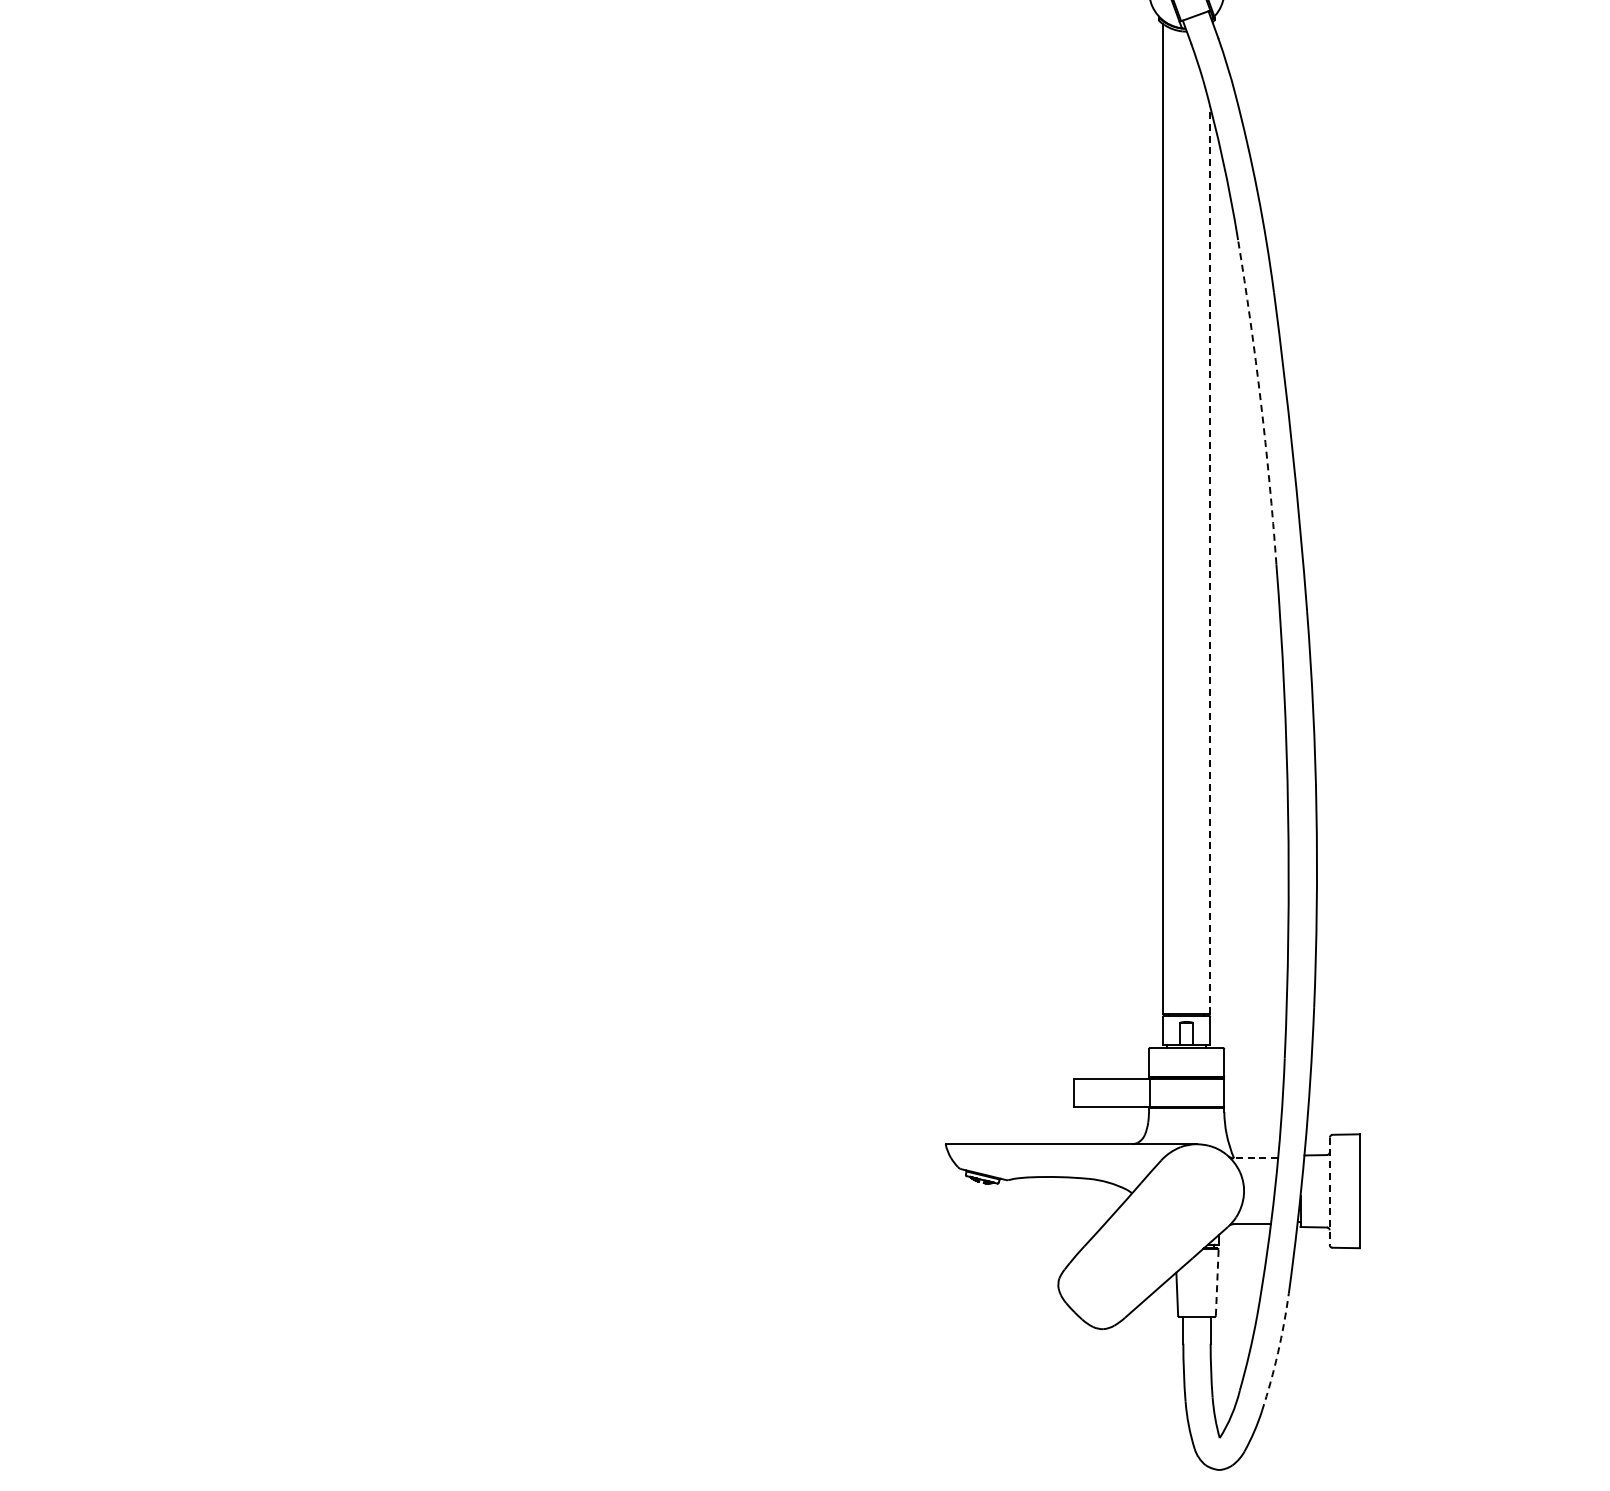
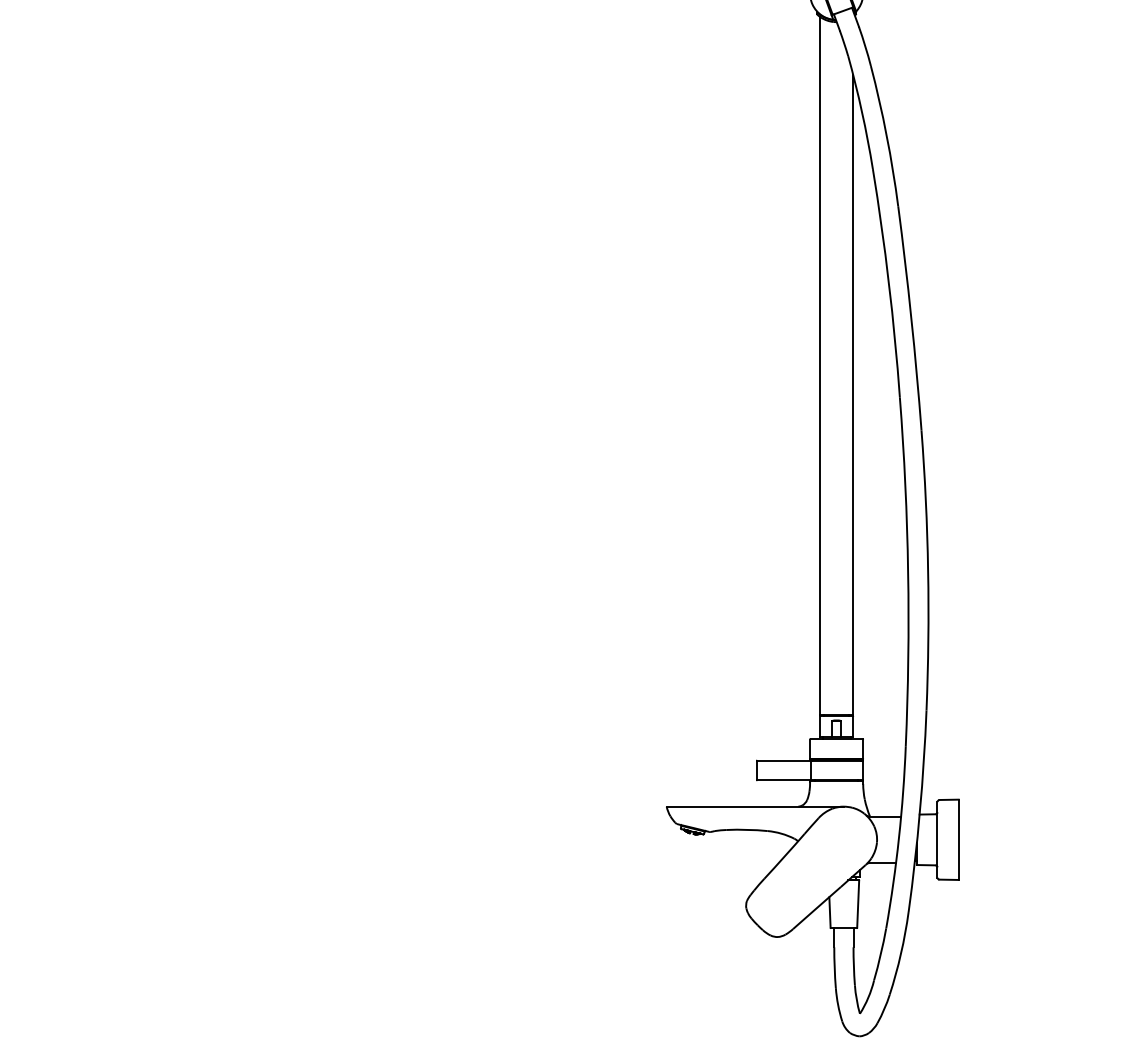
arc: (1260, 401) -> (888, 282), dashed -> solid
line: (1210, 560) -> (853, 395), dashed -> solid
line: (1255, 1158) -> (885, 816), dashed -> solid
line: (1329, 1191) -> (937, 839), dashed -> solid
line: (1217, 1282) -> (858, 904), dashed -> solid
arc: (1278, 1352) -> (901, 953), dashed -> solid

